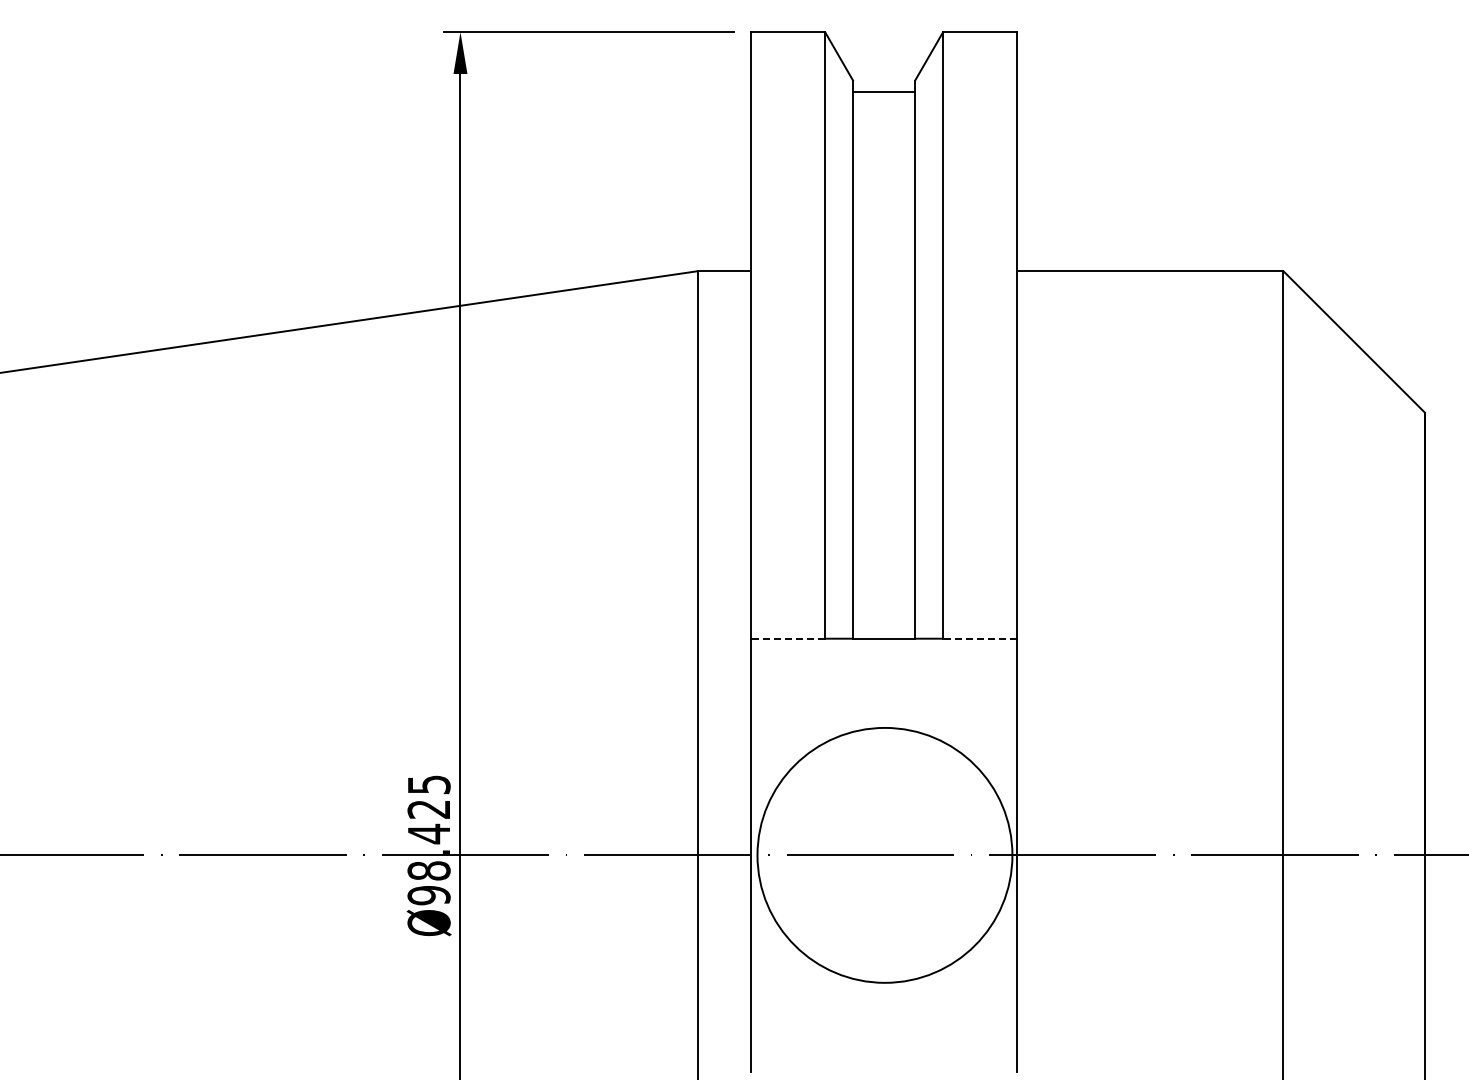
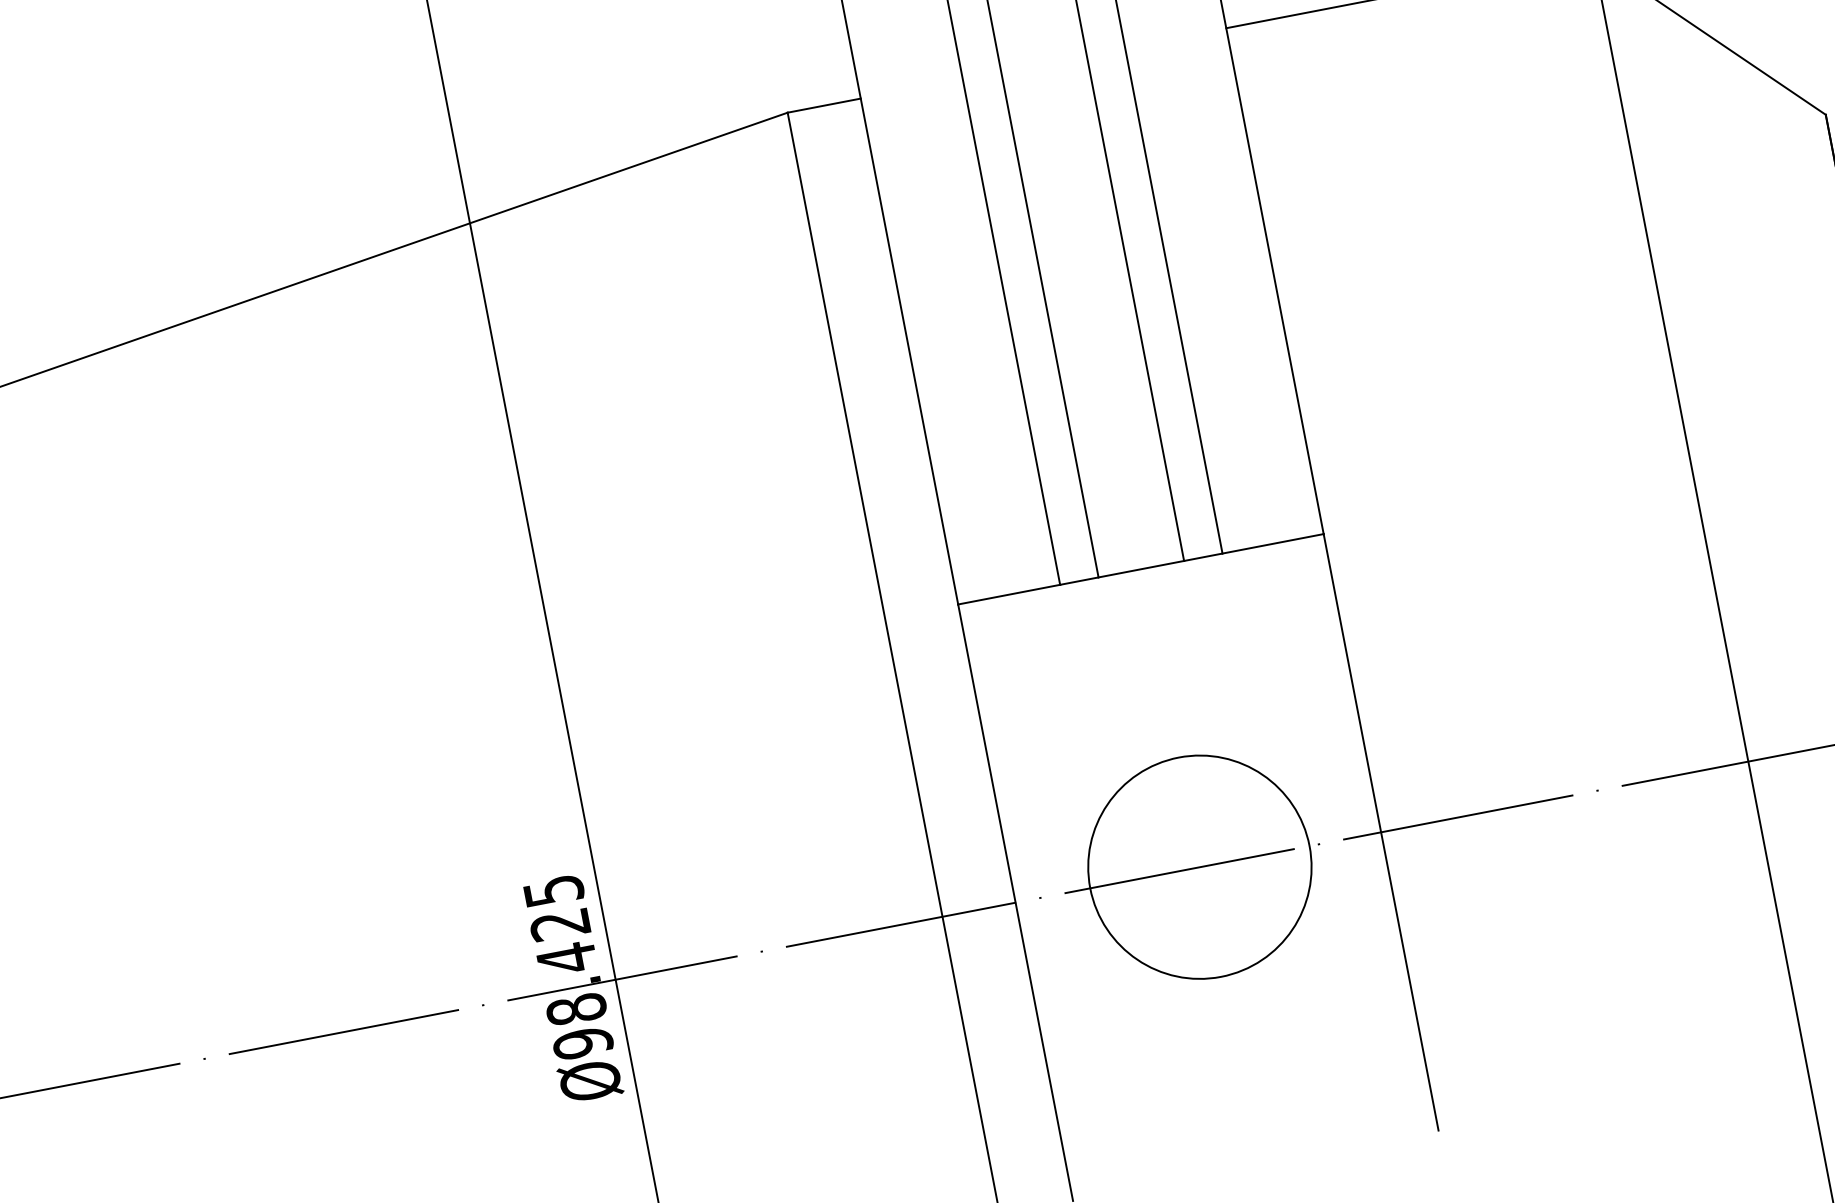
line: (787, 638) -> (1008, 594), dashed -> solid
line: (979, 638) -> (1272, 543), dashed -> solid
circle: (884, 855) -> (1199, 867), size x0.62

